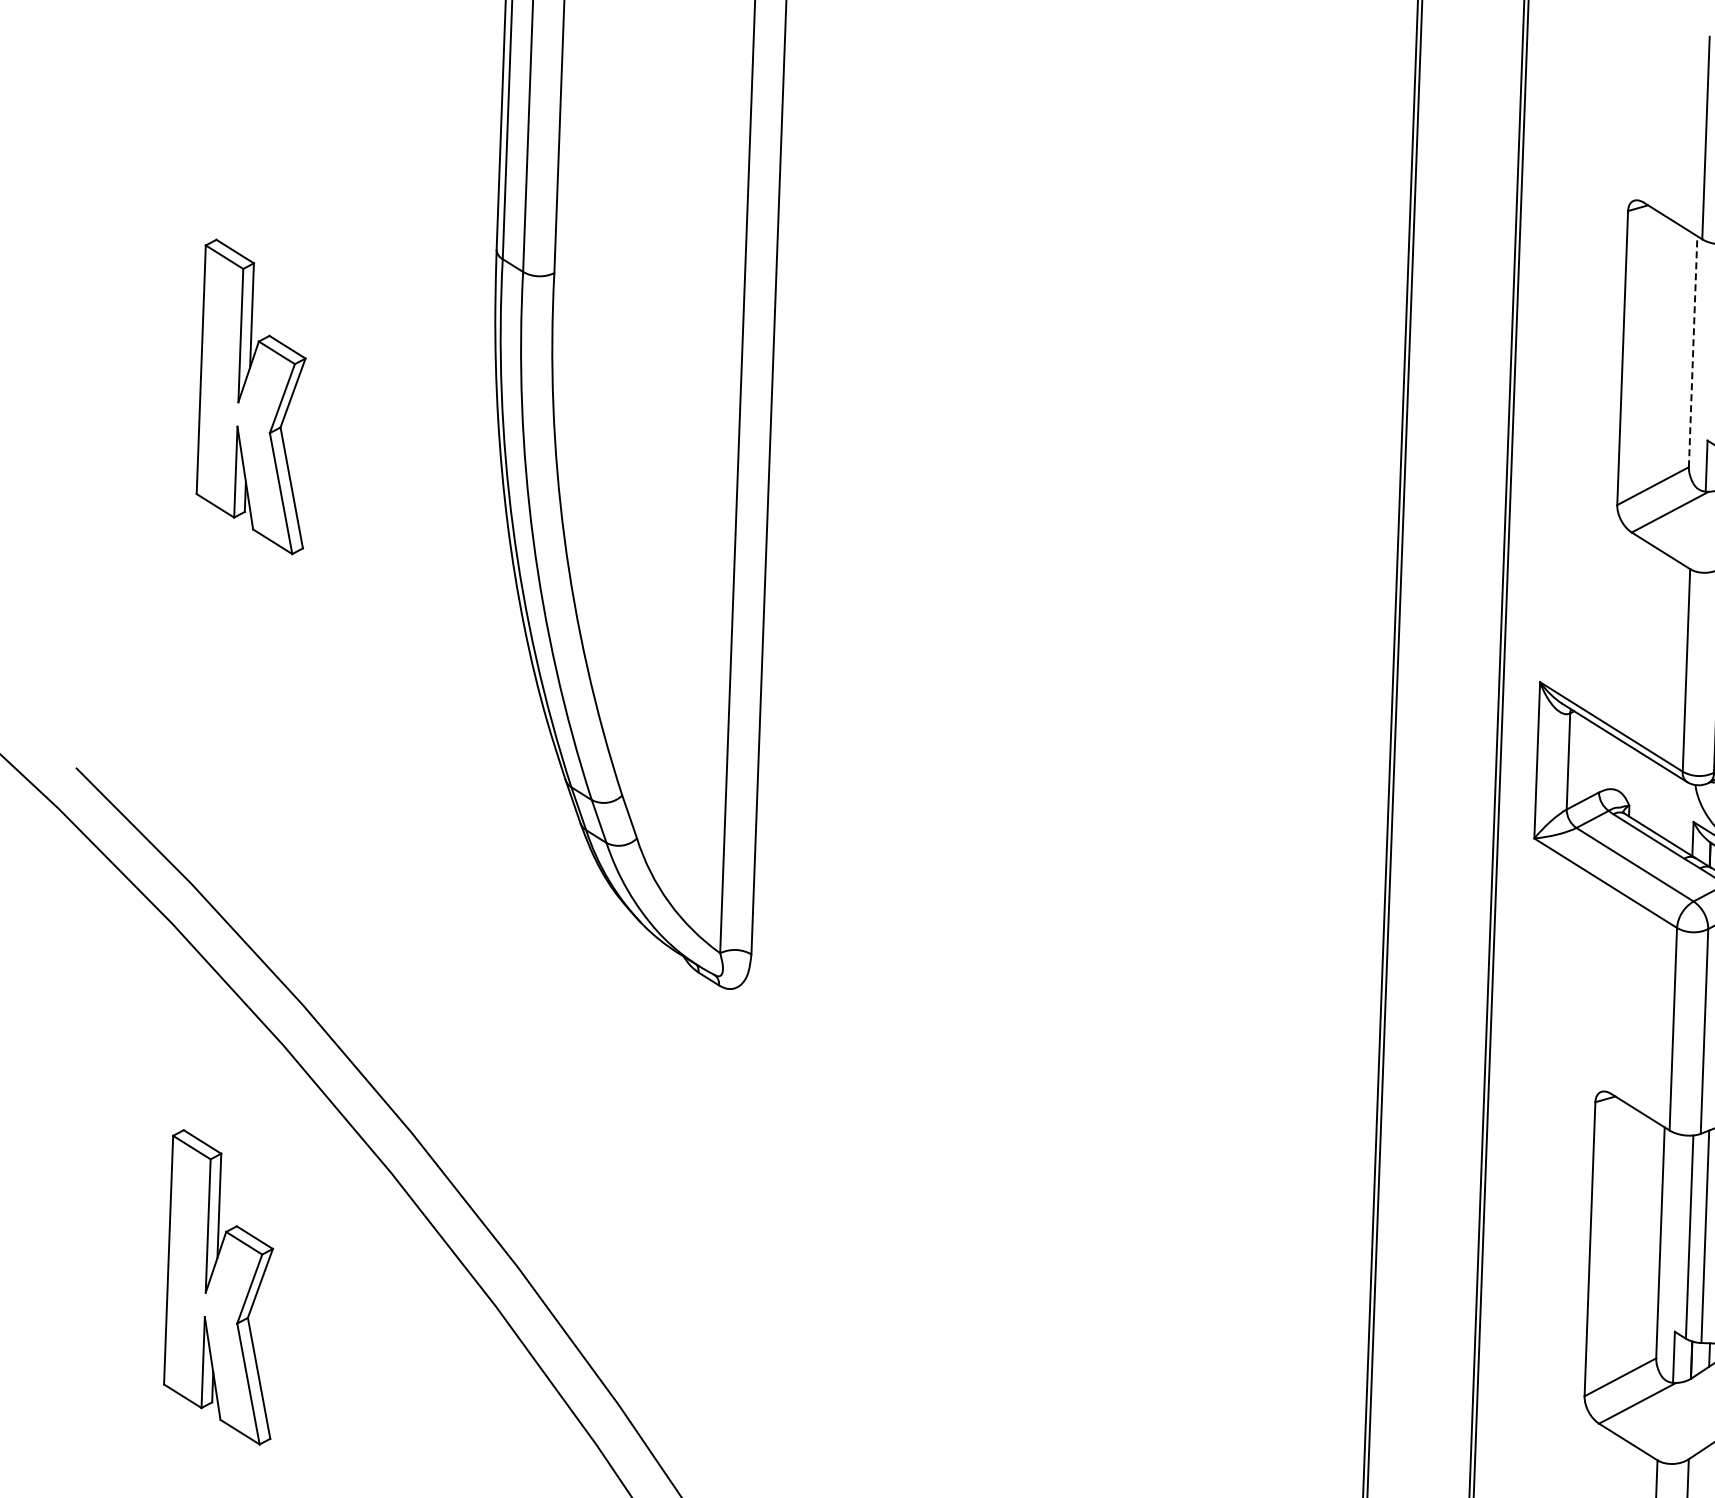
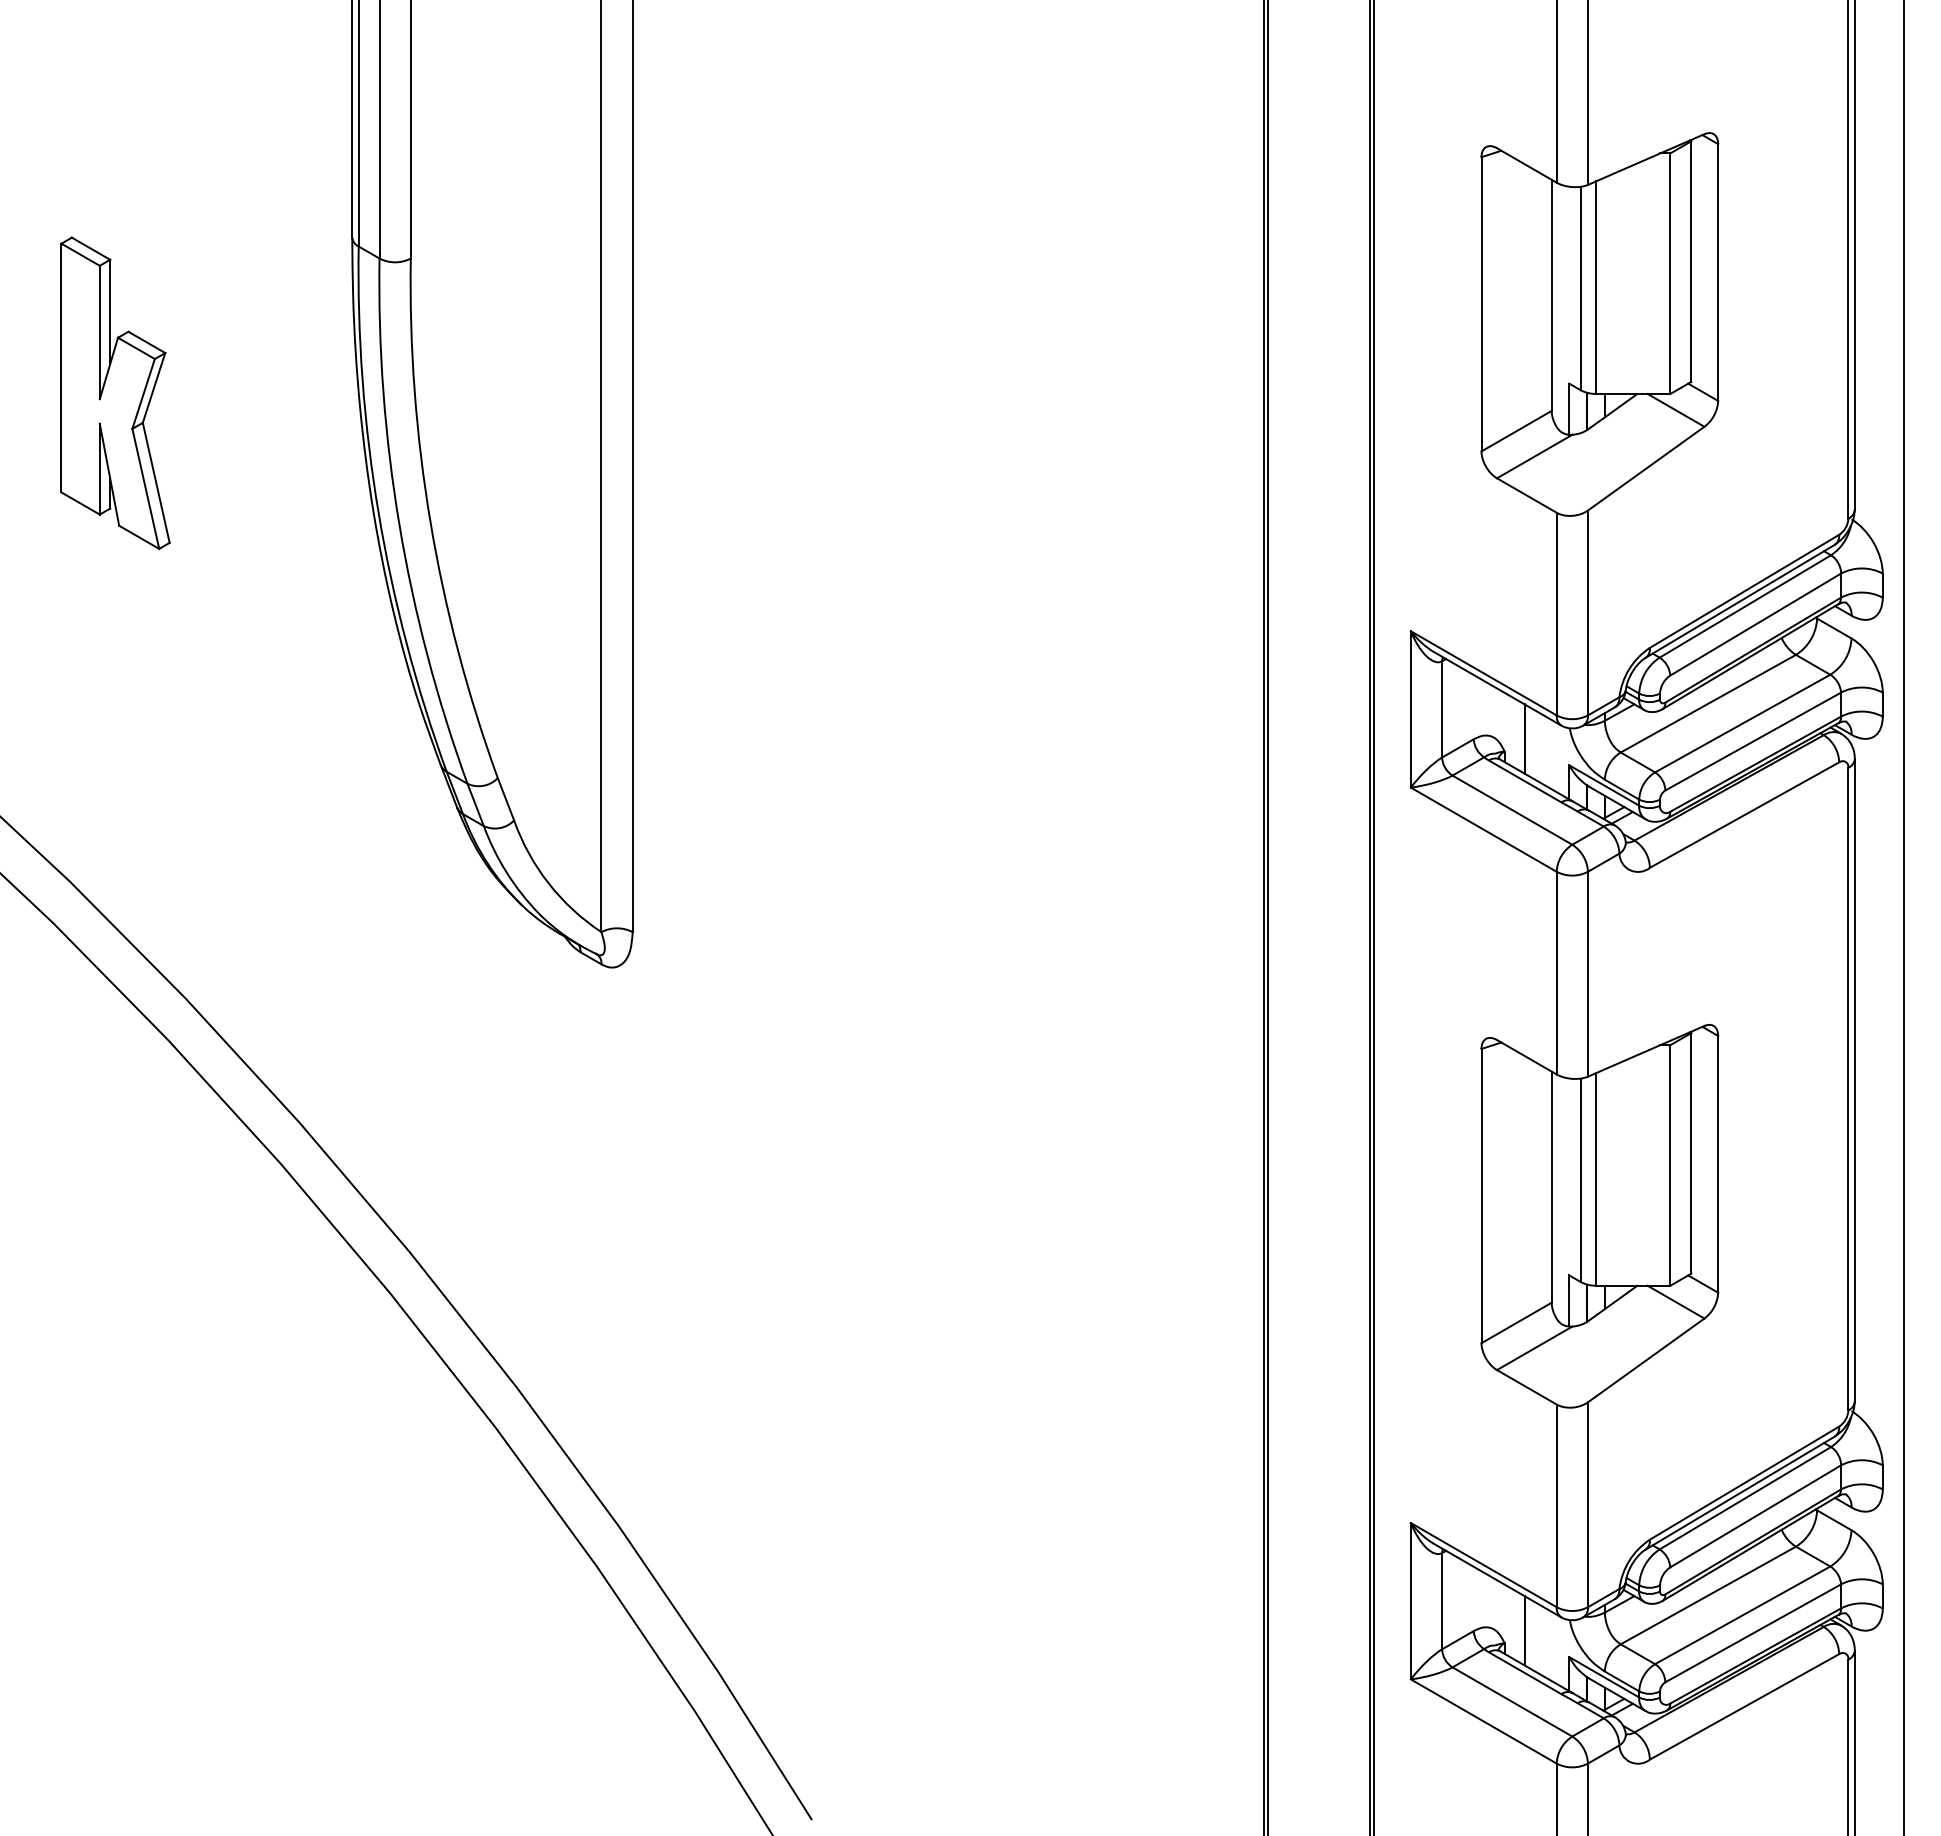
line: (1692, 351) -> (1551, 295), dashed -> solid
line: (1649, 793) -> (1524, 738), added
part: (221, 1286) -> (115, 1283), removed

